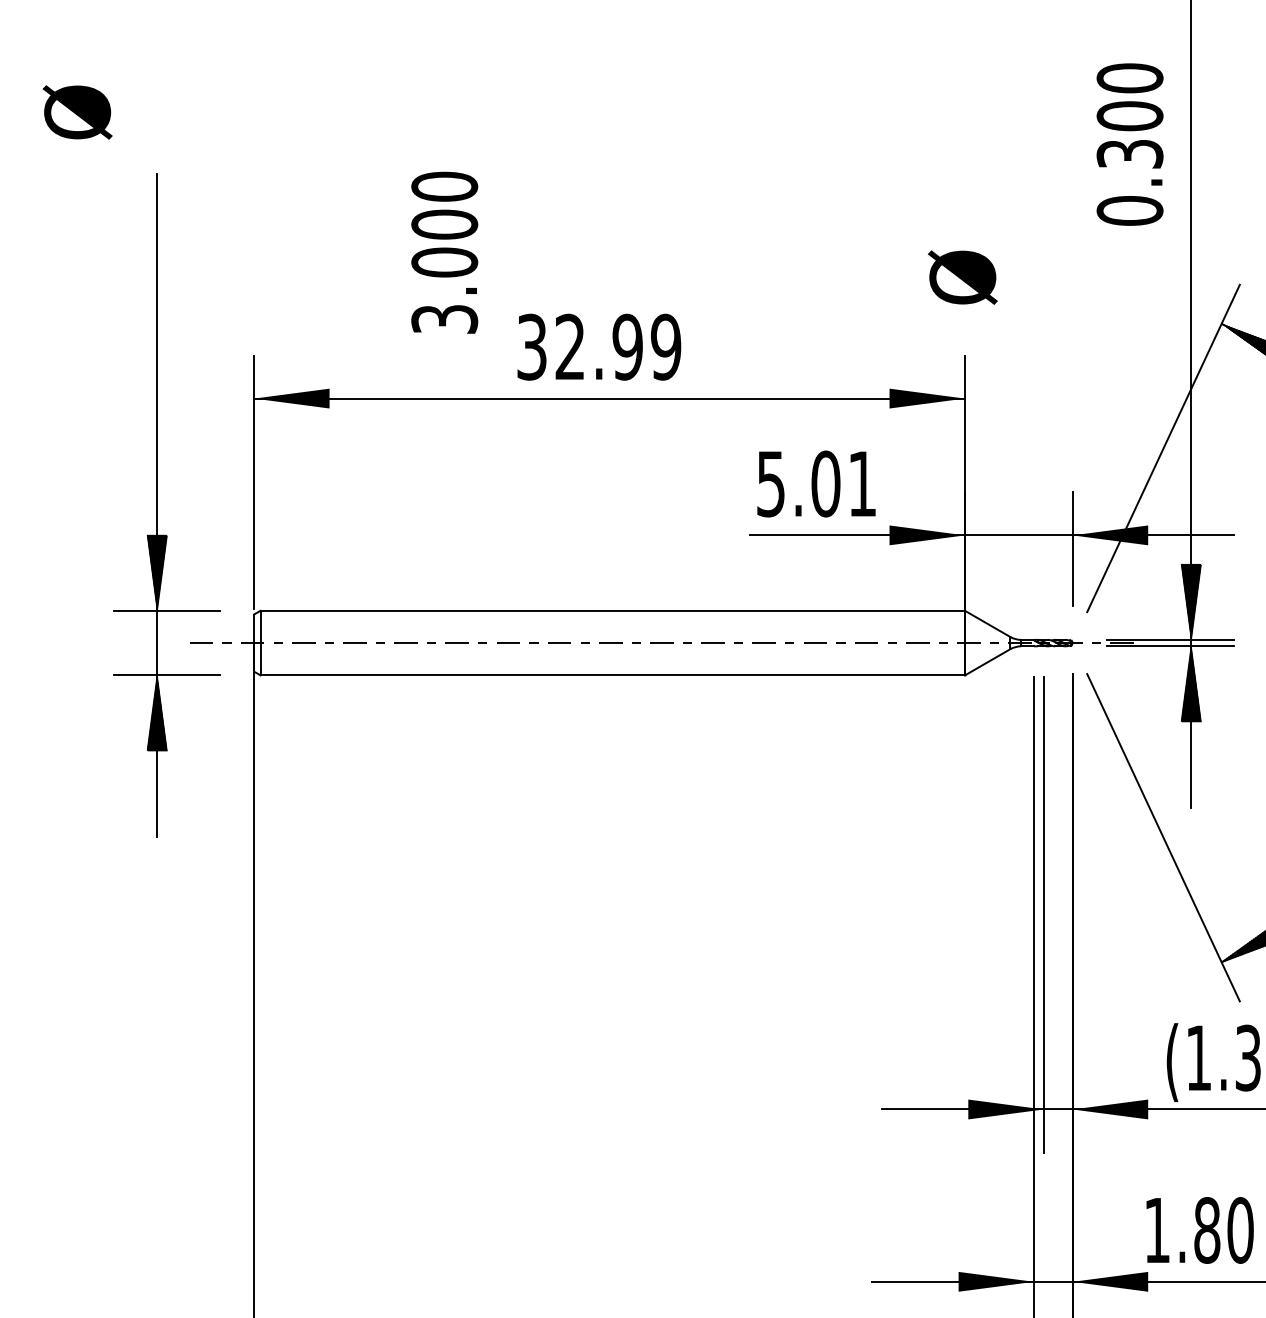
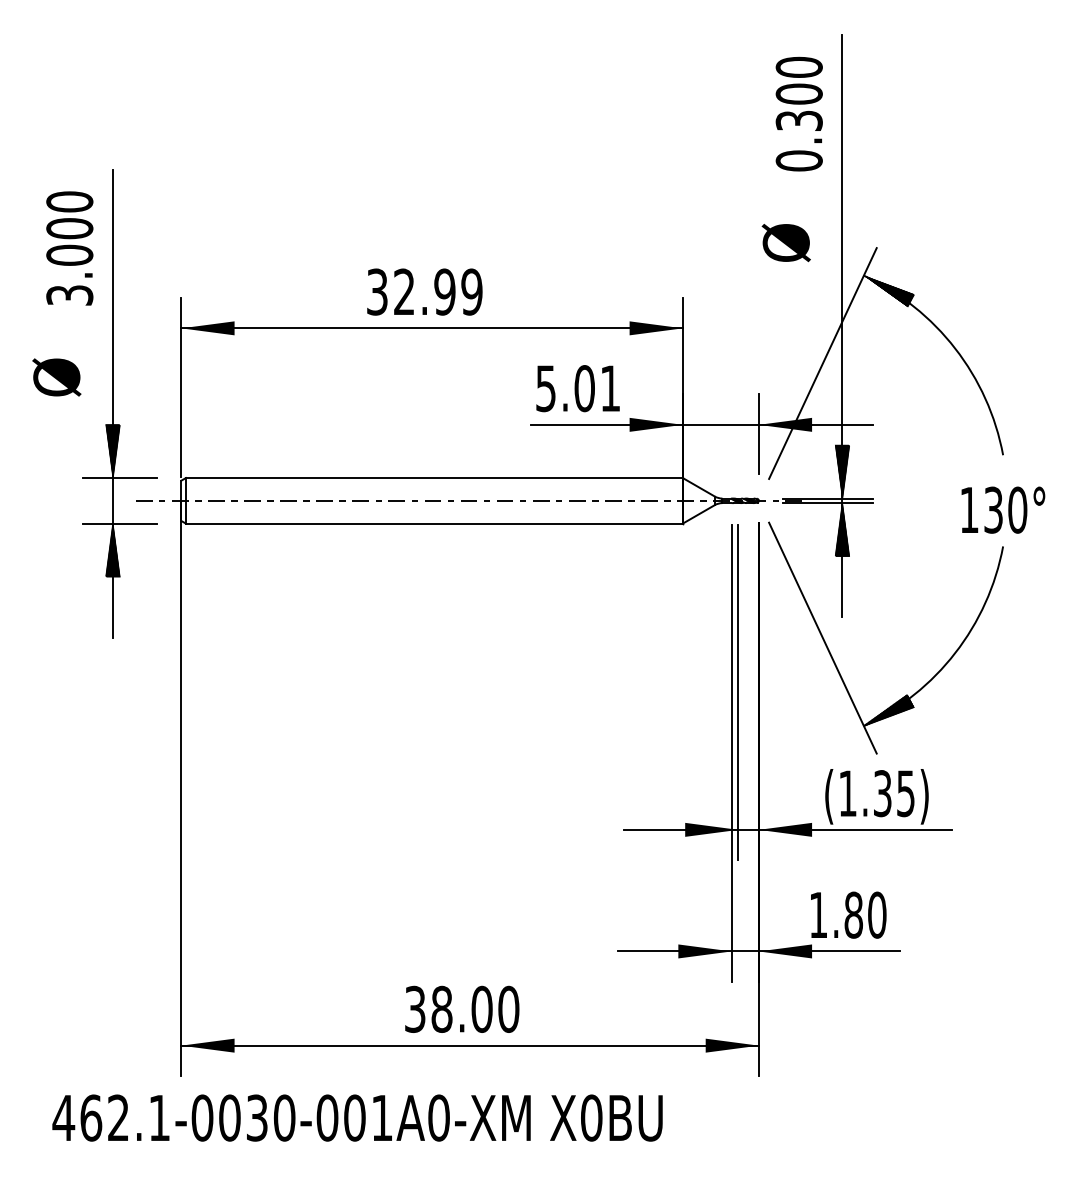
text: (77, 112) -> (56, 377), moved
text: (1128, 143) -> (798, 113), moved
text: (444, 252) -> (69, 248), moved
text: (961, 278) -> (785, 243), moved

